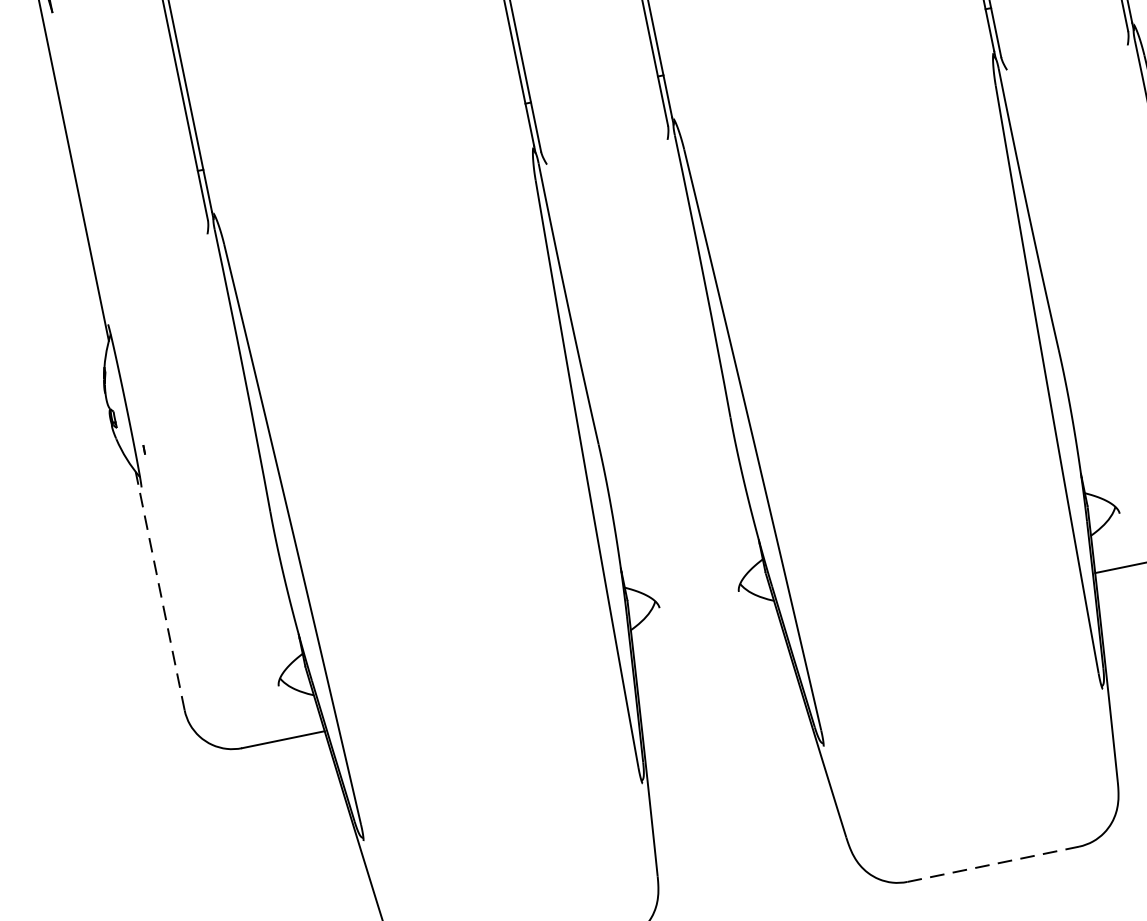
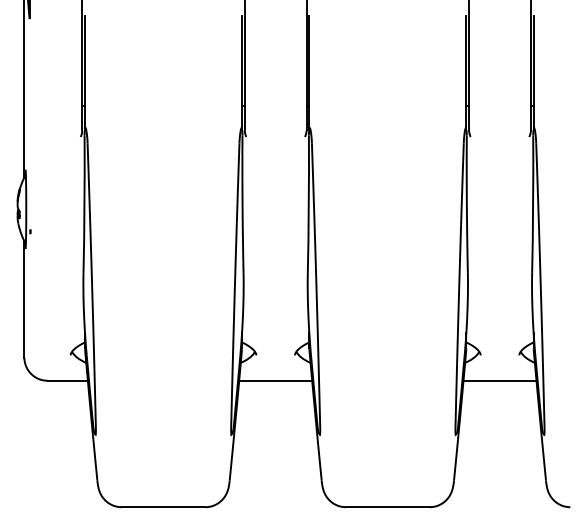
line: (160, 589) -> (24, 298), dashed -> solid
line: (709, 651) -> (275, 380), added
line: (992, 865) -> (387, 507), dashed -> solid

